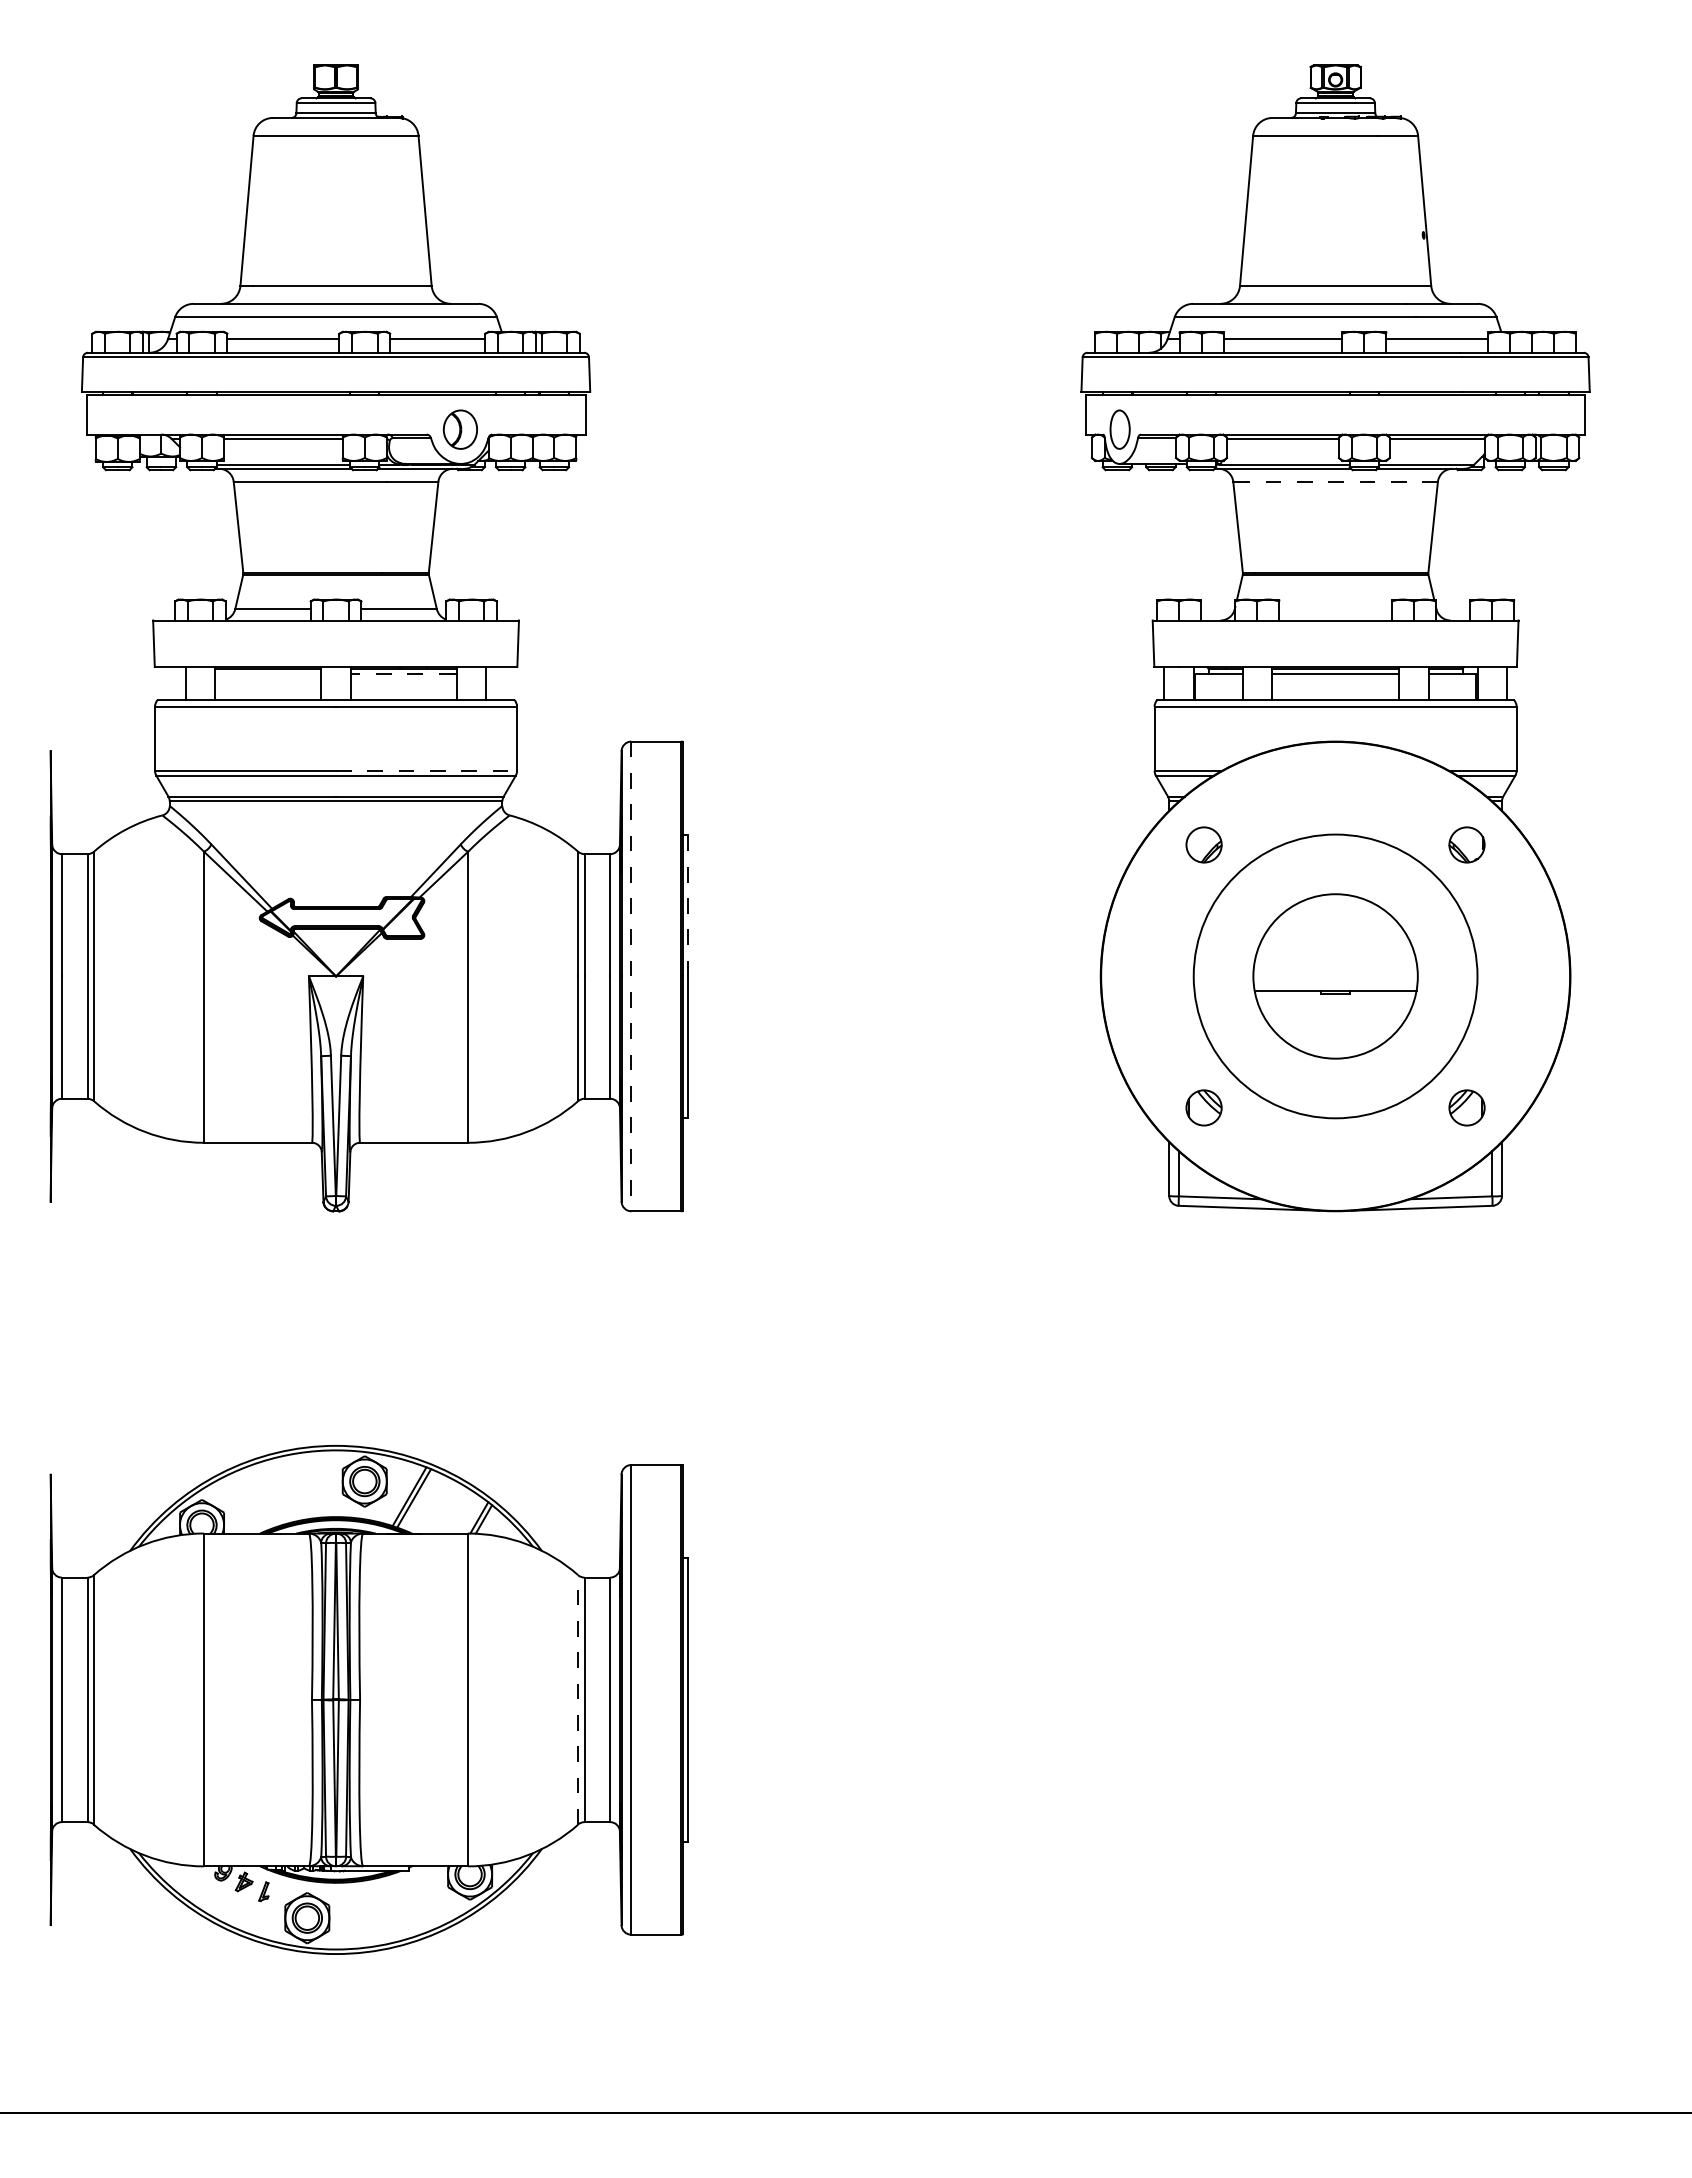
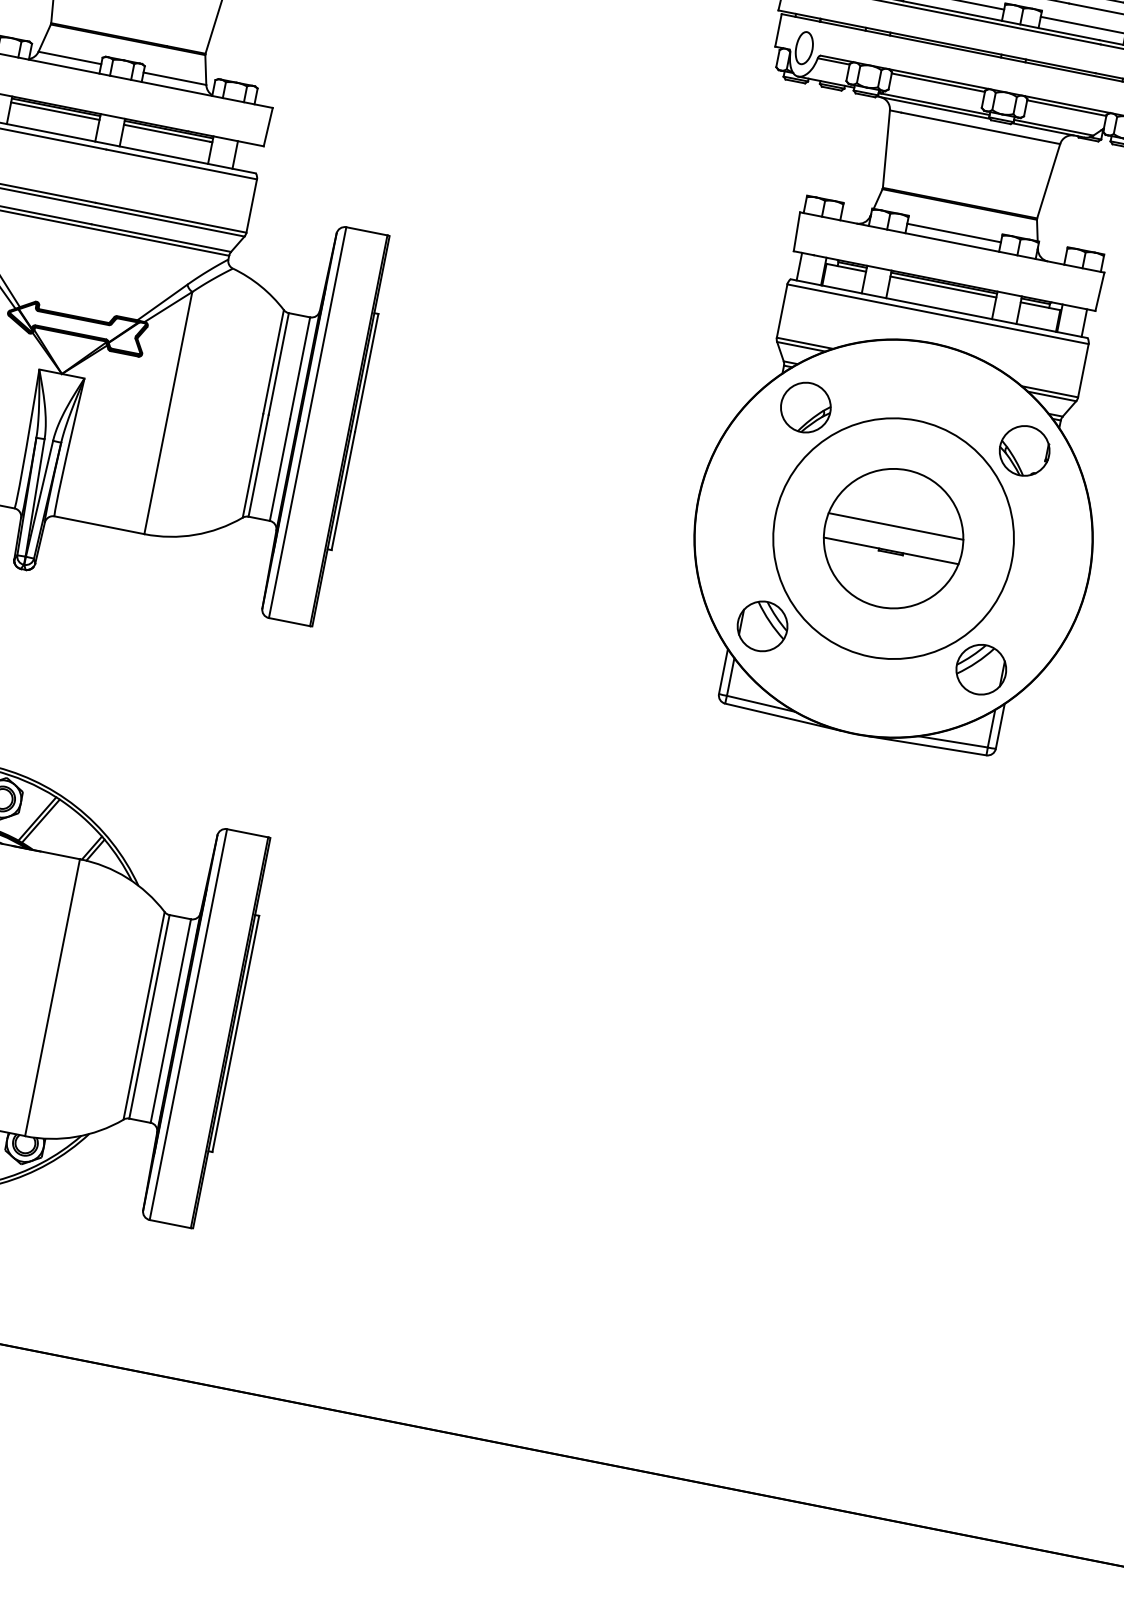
line: (1341, 481) -> (980, 127), dashed -> solid
line: (1335, 609) -> (953, 233), added
line: (268, 674) -> (55, 111), added
line: (402, 674) -> (166, 133), dashed -> solid
line: (426, 770) -> (171, 217), dashed -> solid
part: (1203, 844) -> (805, 407), size x1.67
part: (1466, 844) -> (1024, 450), size x1.67
line: (688, 905) -> (366, 373), dashed -> solid
line: (1335, 961) -> (895, 526), added
line: (631, 976) -> (307, 422), dashed -> solid
part: (1203, 1107) -> (762, 625), size x1.67
part: (1466, 1107) -> (980, 669), size x1.67
line: (578, 1699) -> (144, 1015), dashed -> solid

